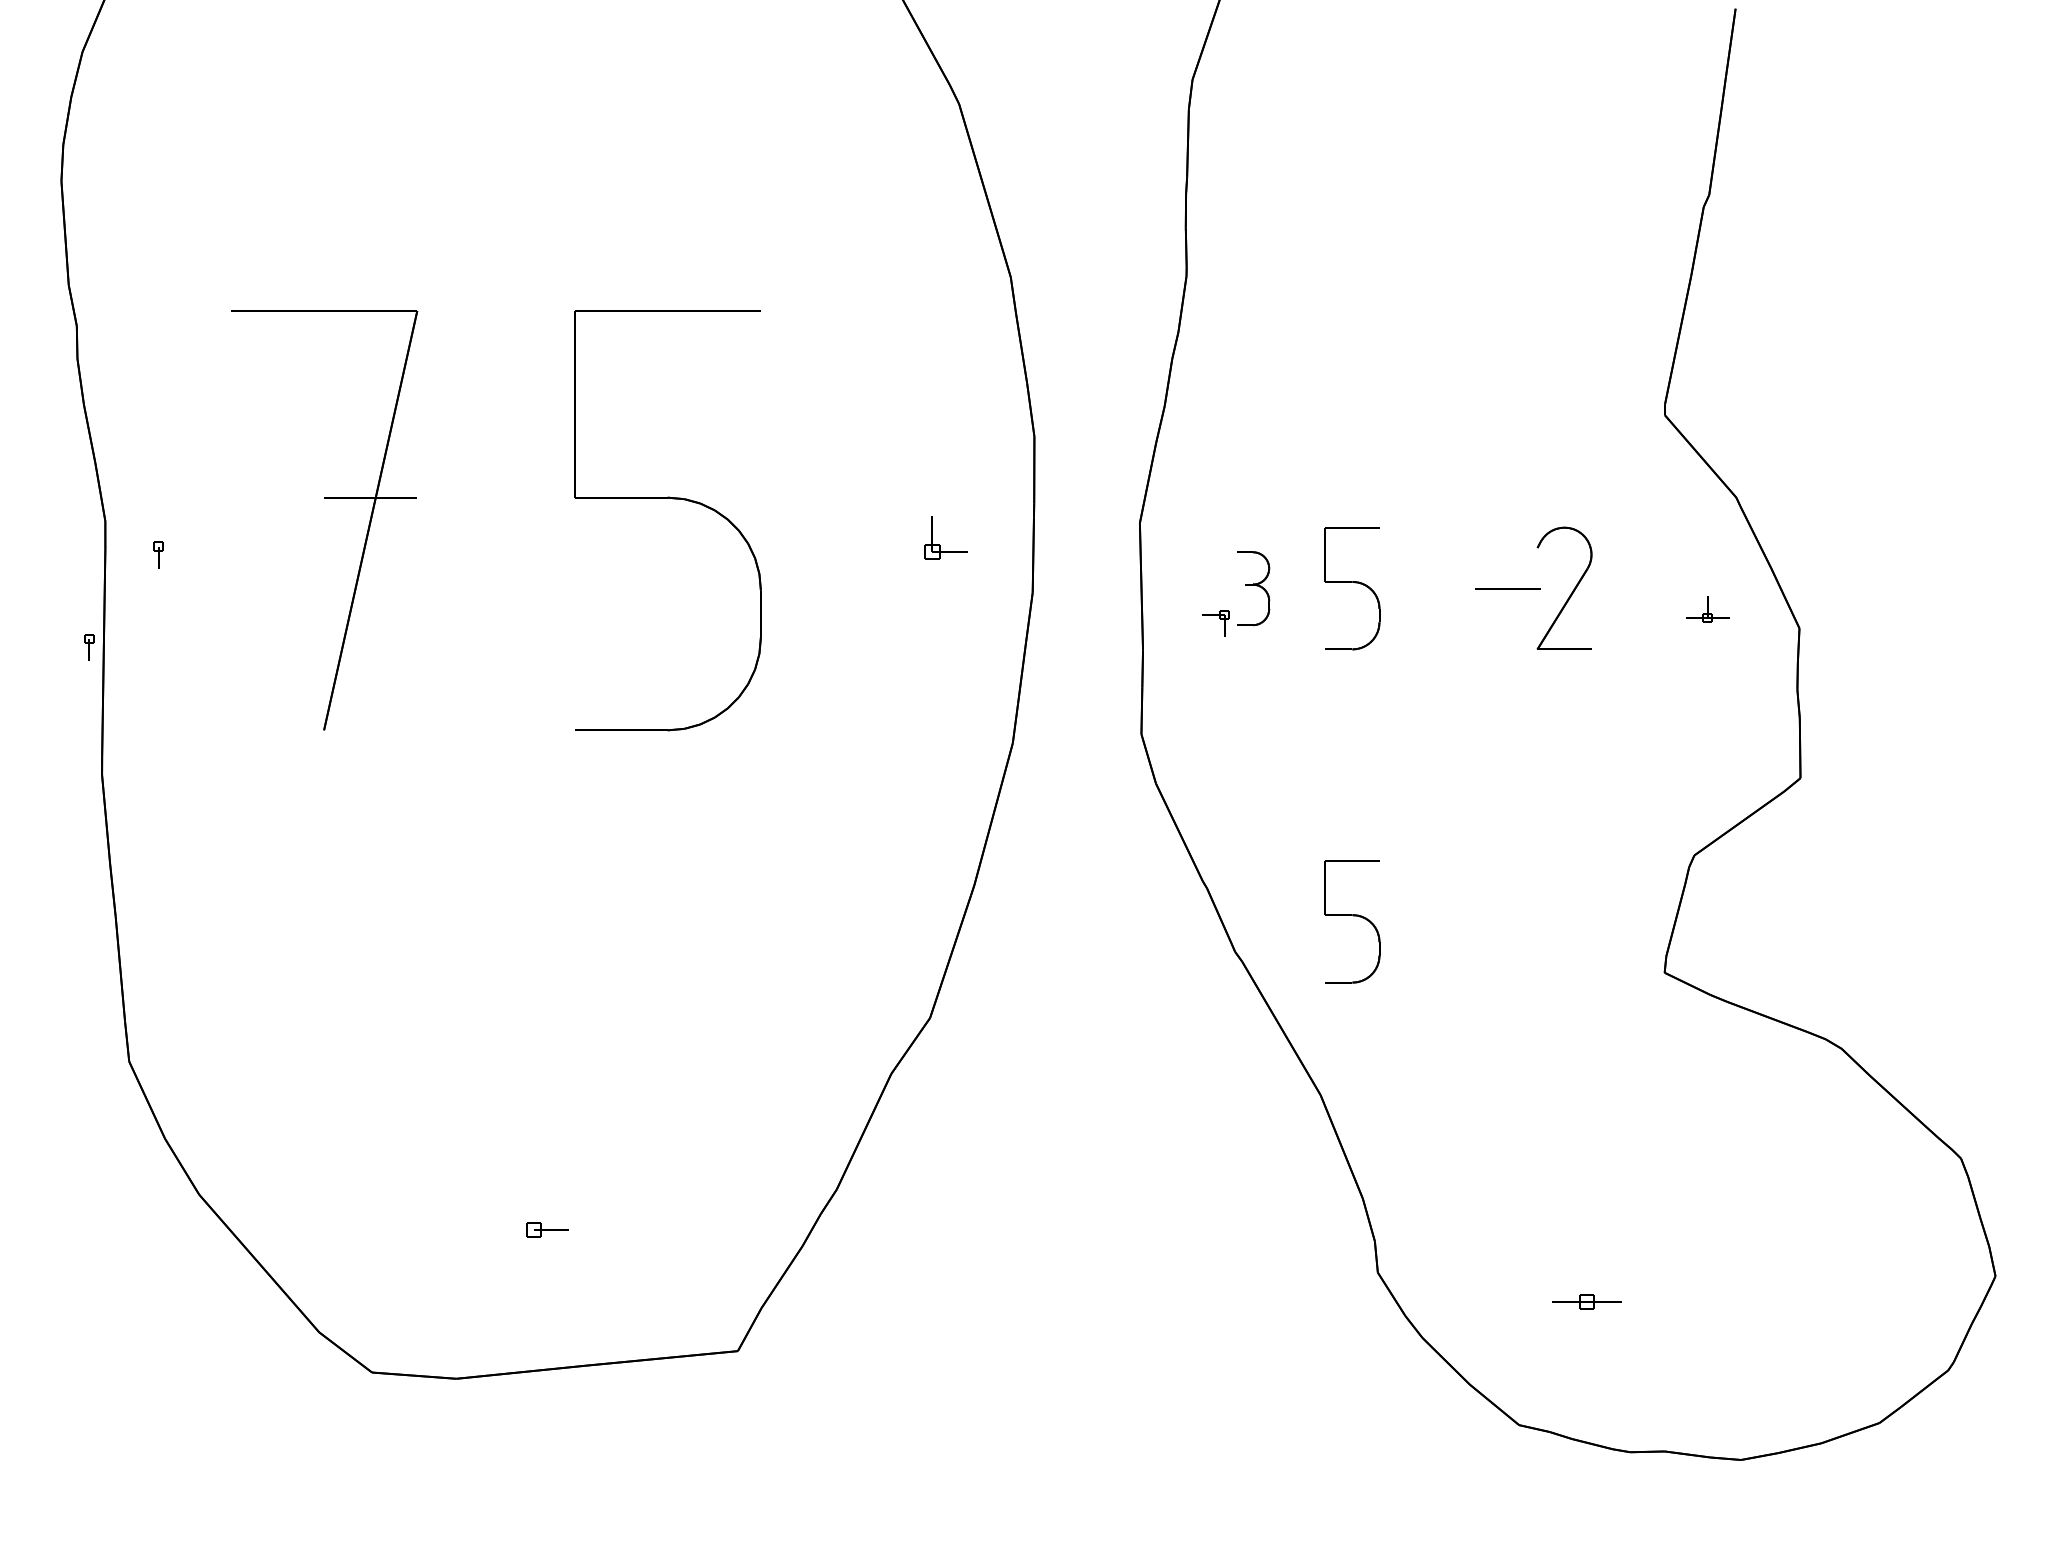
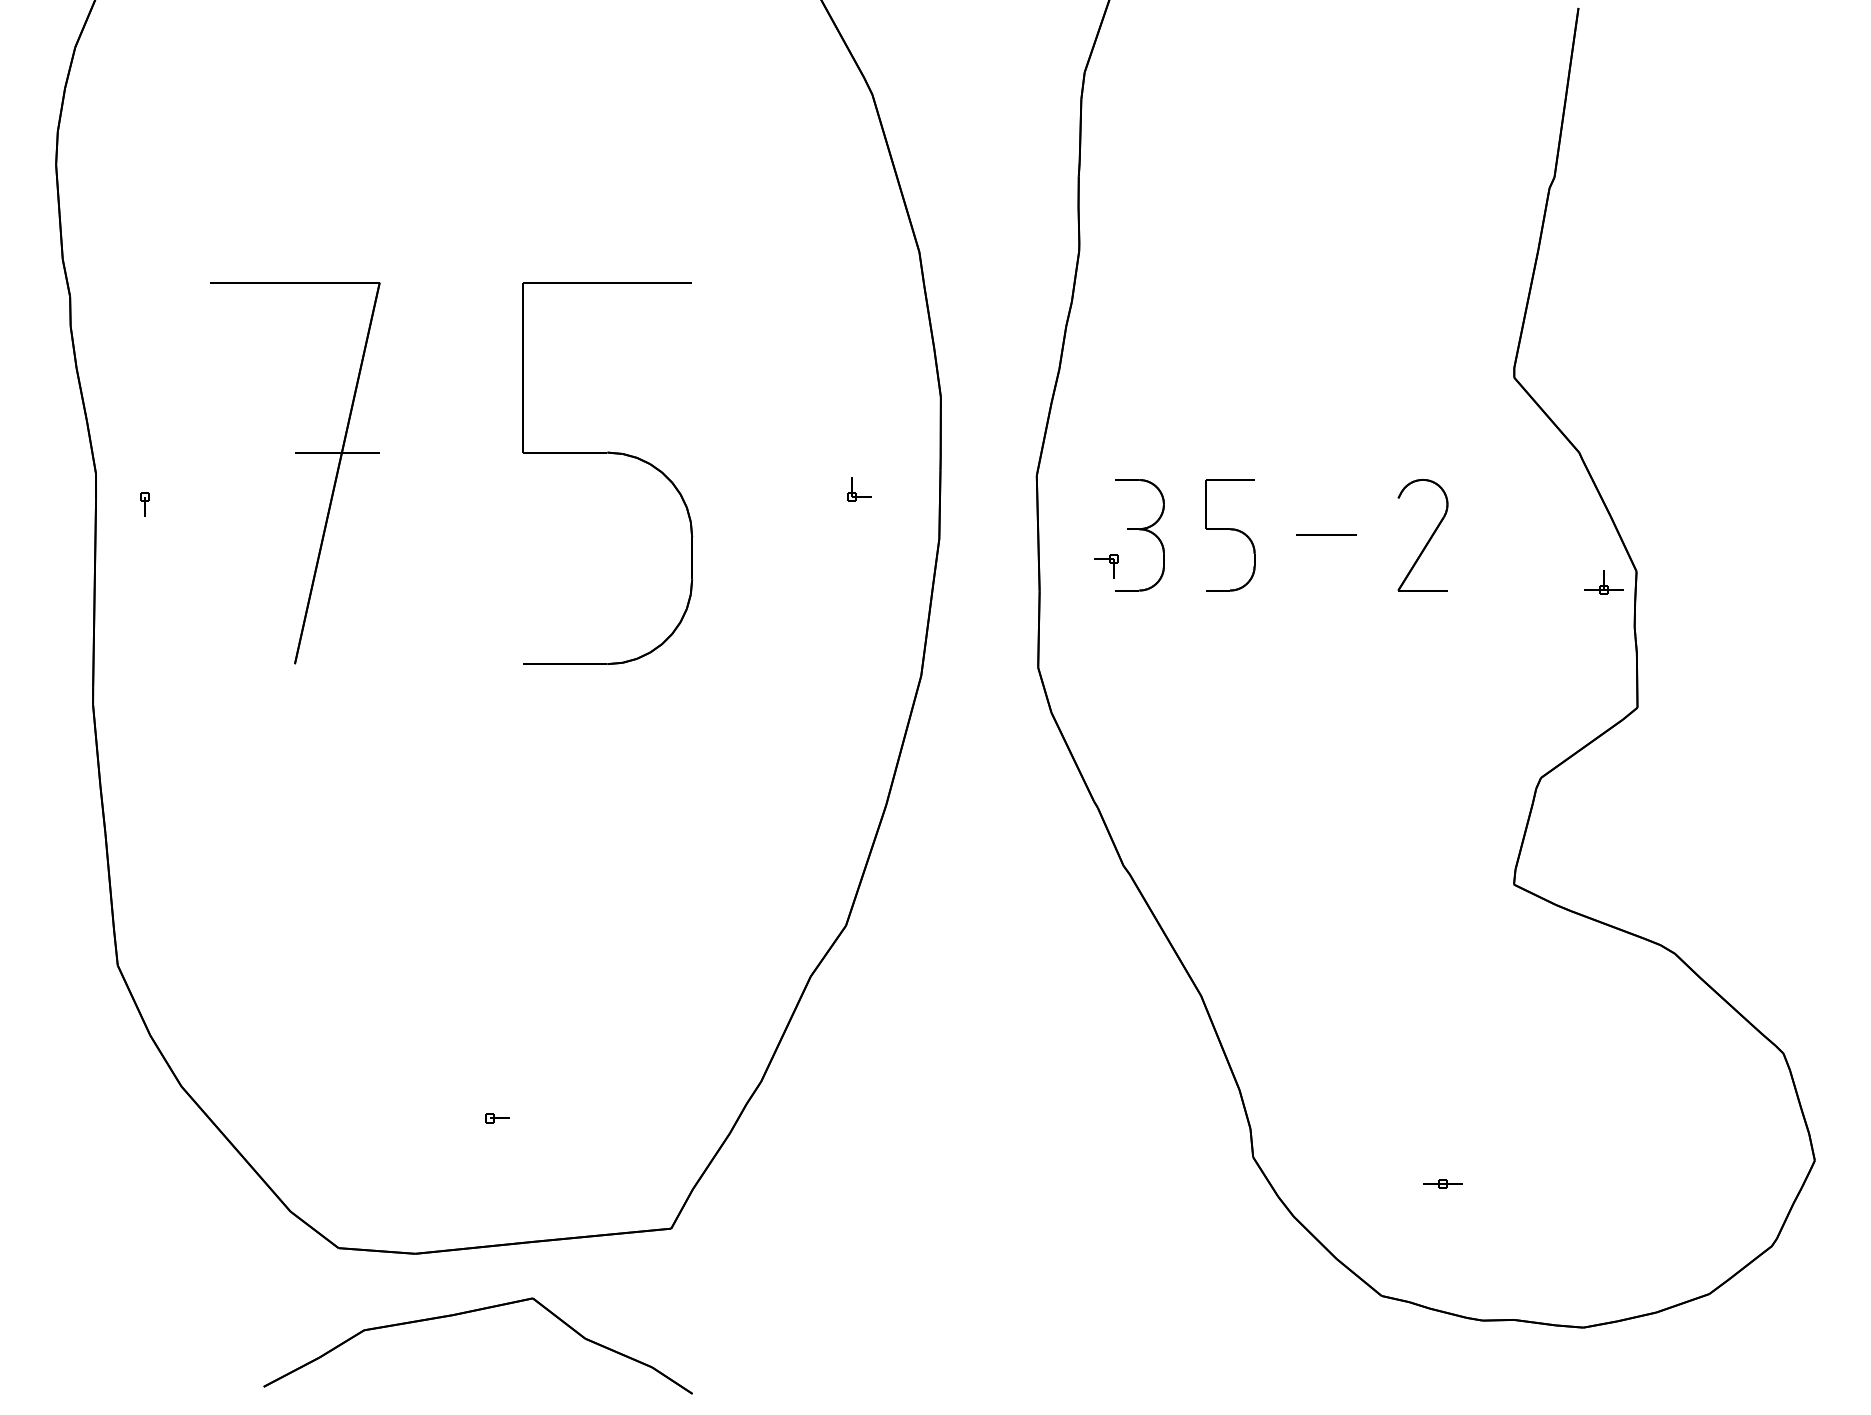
part: (944, 538) -> (859, 489), size x0.62
line: (1507, 587) -> (1326, 534), moved
part: (1252, 588) -> (1139, 535), size x1.67
part: (1707, 609) -> (1603, 582), moved
part: (89, 647) -> (81, 588), removed
part: (1352, 922) -> (1230, 838), removed
part: (546, 1229) -> (497, 1118), size x0.62
part: (1586, 1301) -> (1442, 1183), size x0.62
part: (513, 1444) -> (467, 1313), added

